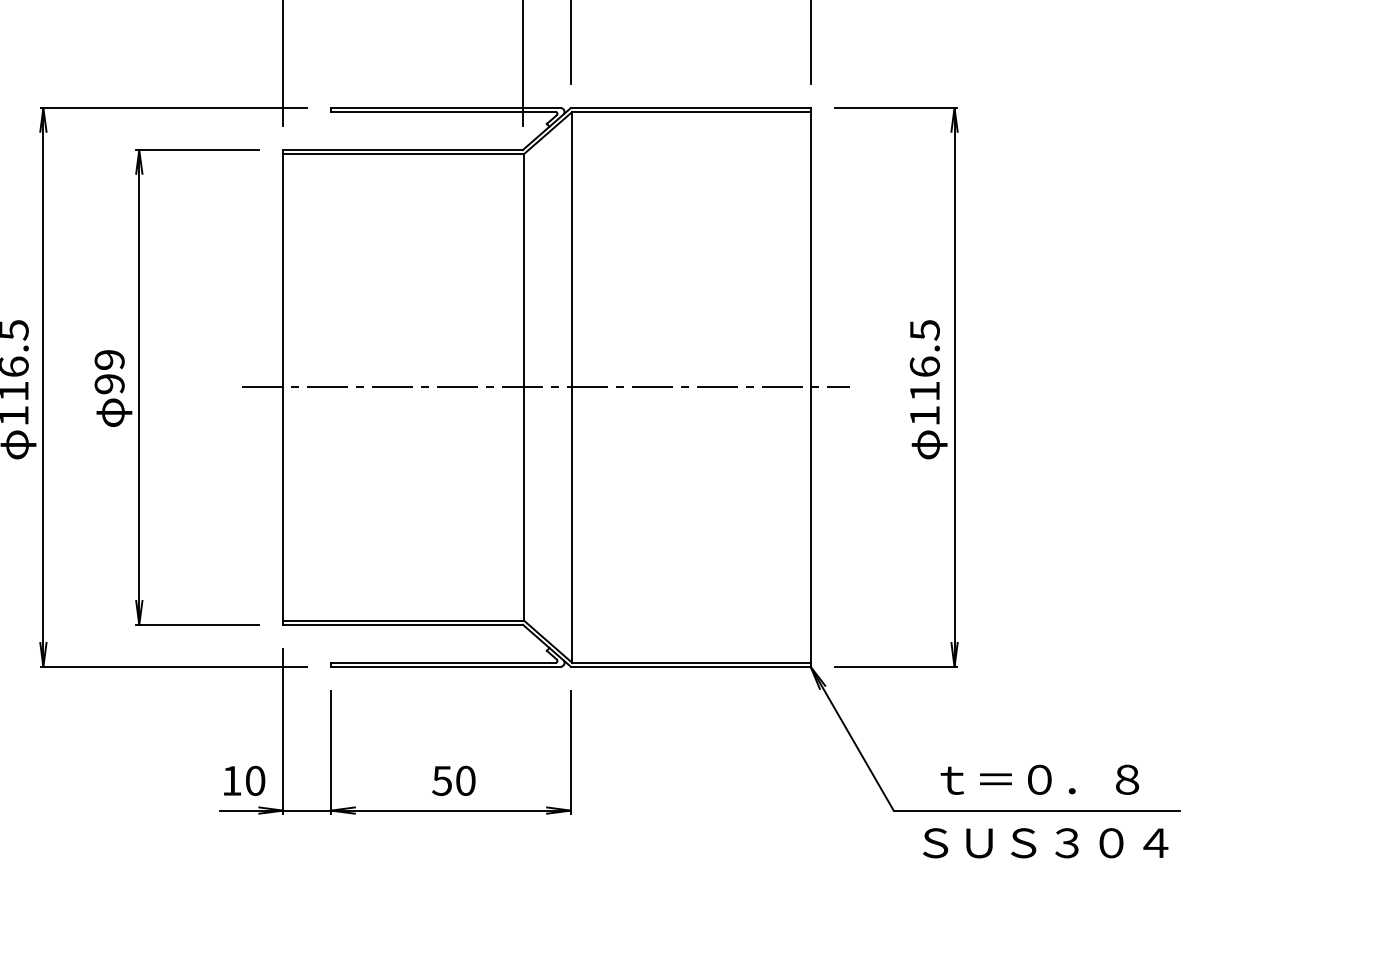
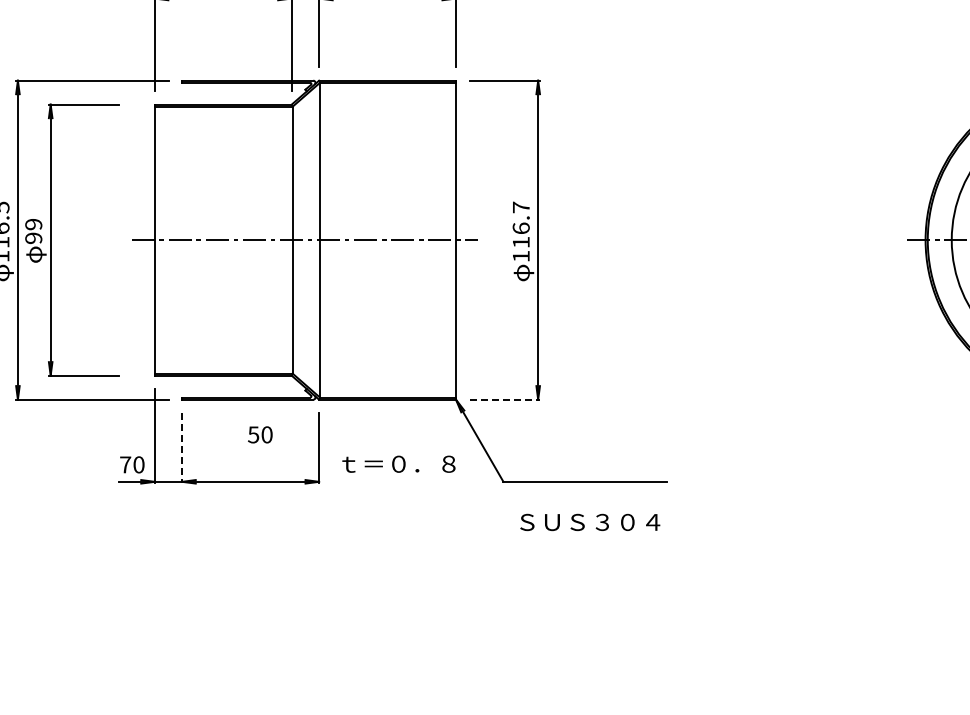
text: (925, 330) -> (521, 207), 116.5 -> 116.7
part: (140, 386) -> (51, 239), moved
line: (897, 666) -> (505, 399), solid -> dashed
line: (331, 752) -> (182, 448), solid -> dashed
text: (1039, 778) -> (398, 463), moved
text: (231, 780) -> (125, 464), 10 -> 70
text: (454, 780) -> (260, 434), moved
text: (1046, 843) -> (590, 522), moved

